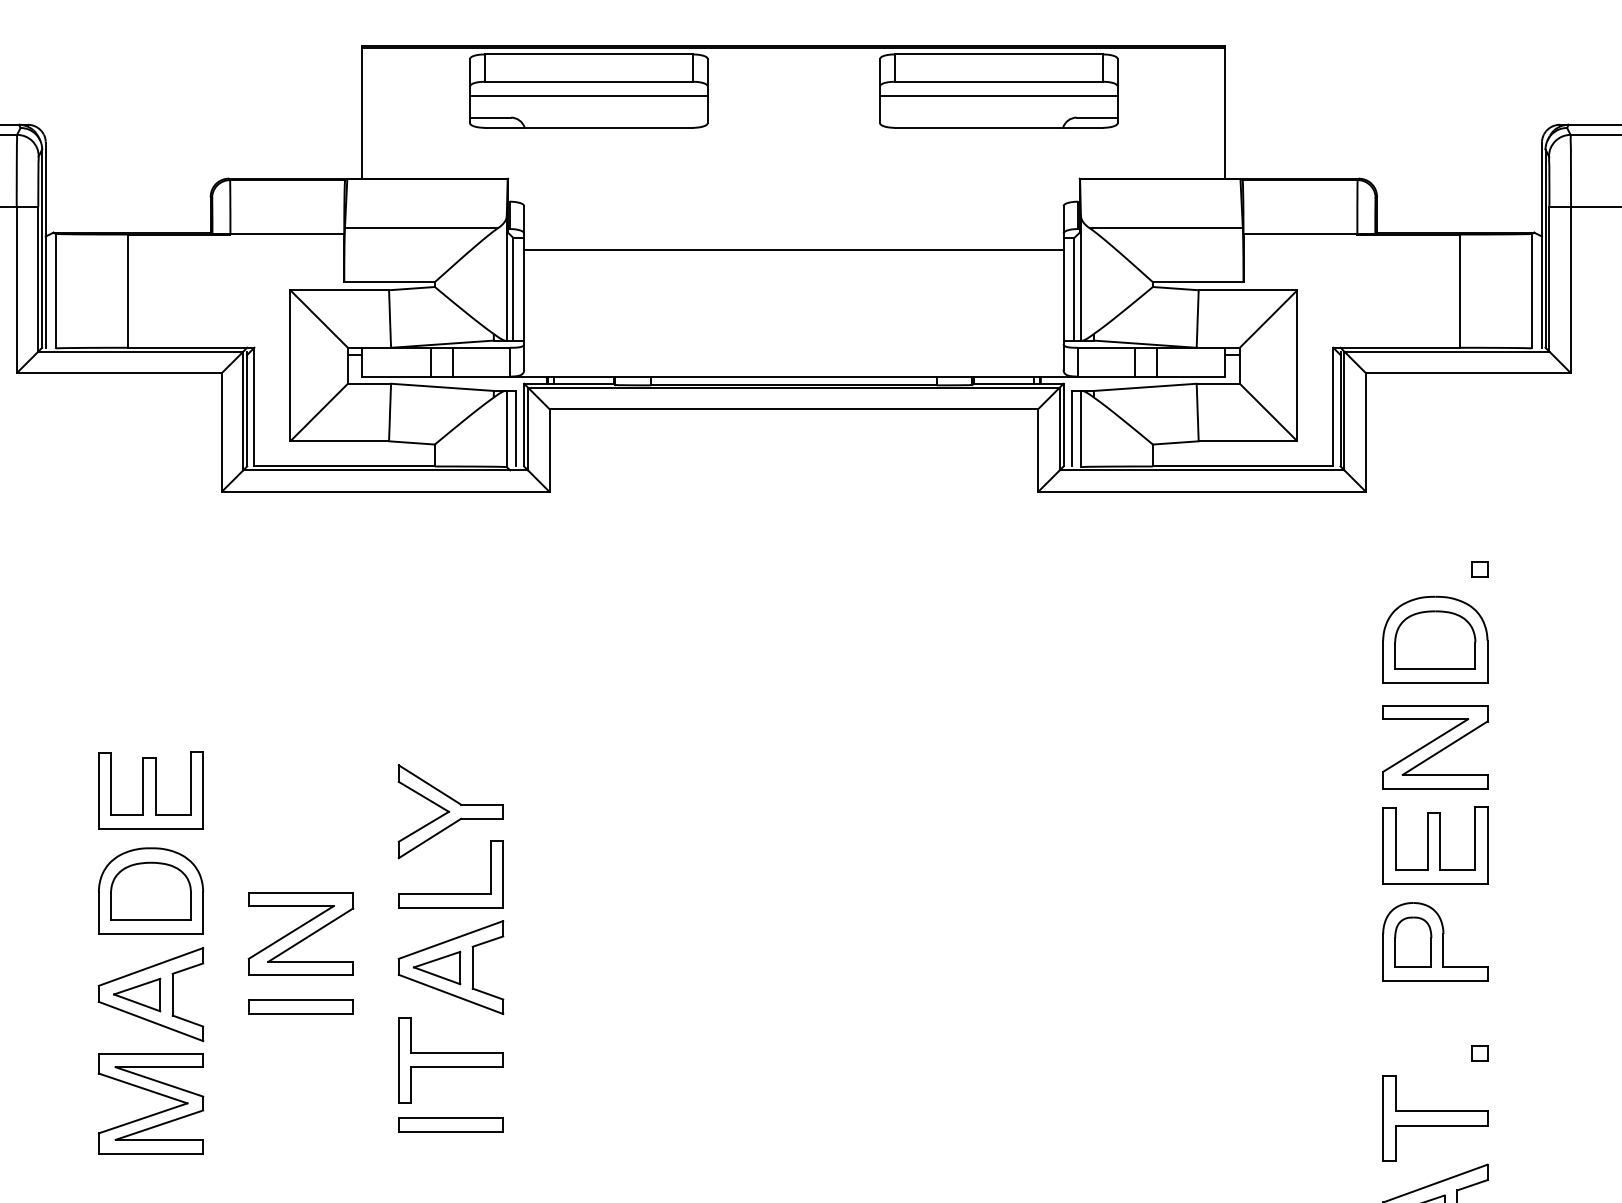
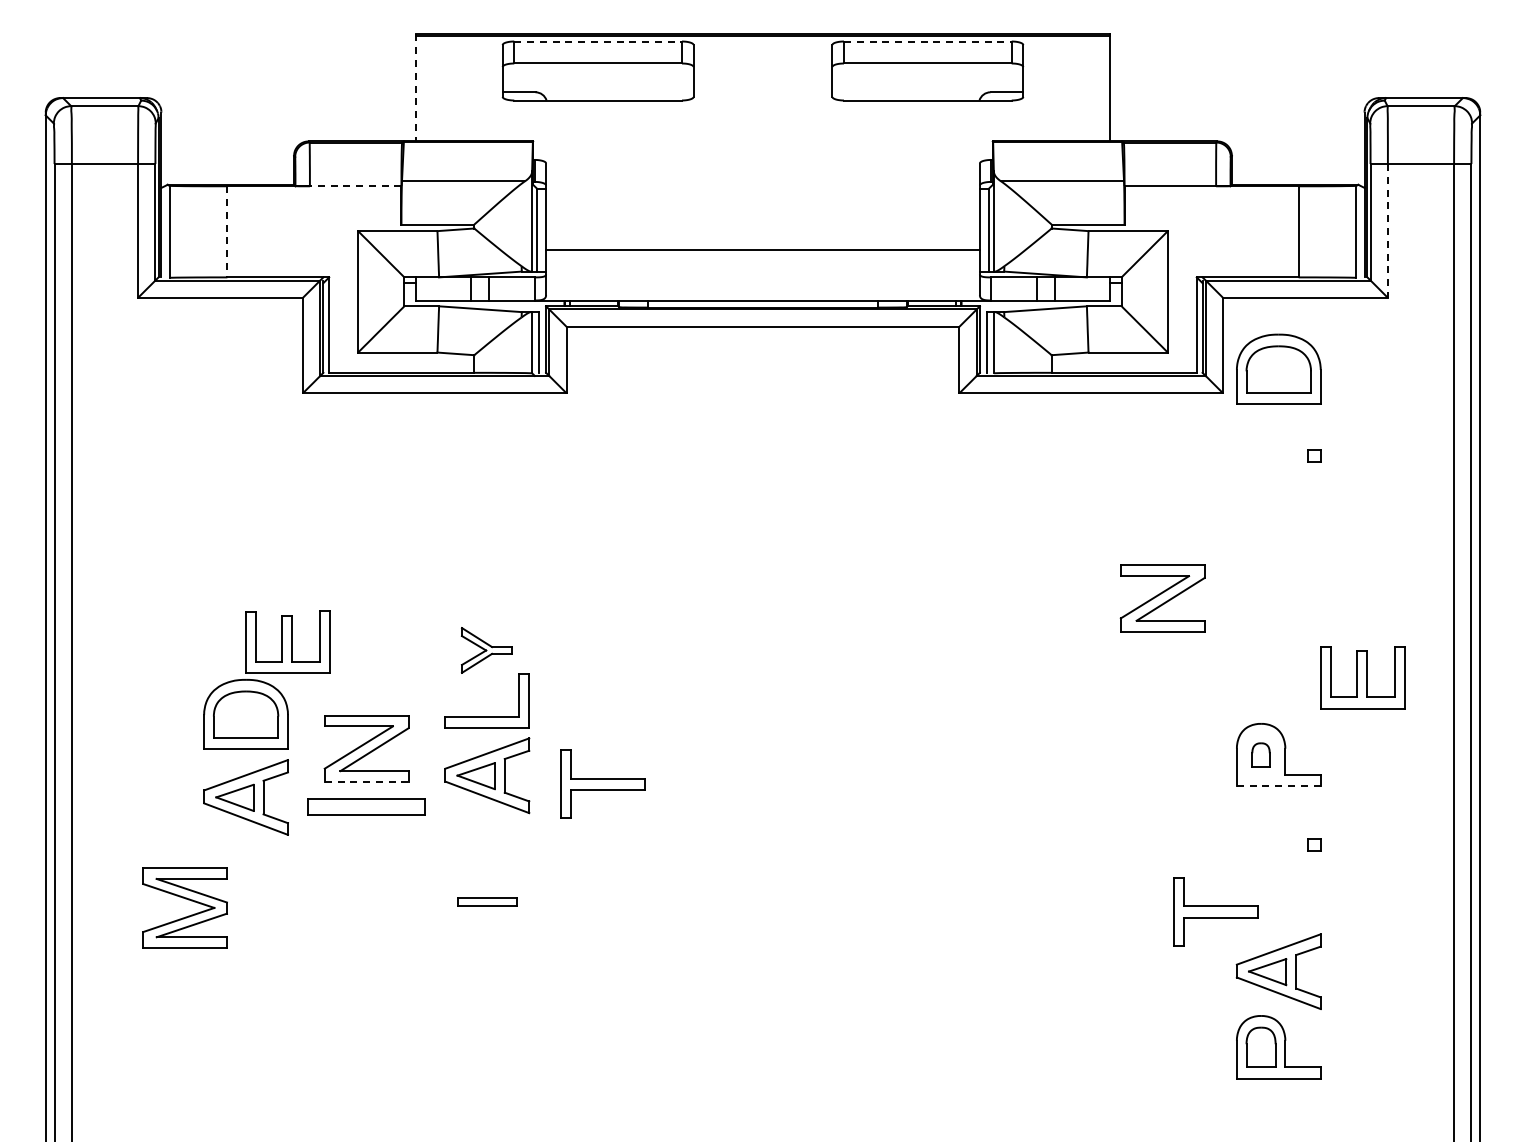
line: (589, 54) -> (598, 41), solid -> dashed
line: (998, 54) -> (927, 41), solid -> dashed
line: (588, 95) -> (597, 74), removed
line: (998, 95) -> (927, 74), removed
line: (361, 111) -> (415, 87), solid -> dashed
line: (277, 233) -> (347, 185), solid -> dashed
line: (793, 249) -> (762, 249), moved
line: (1570, 289) -> (1387, 230), solid -> dashed
line: (127, 290) -> (227, 231), solid -> dashed
part: (1434, 638) -> (1278, 368), moved
part: (1434, 747) -> (1162, 598), moved
part: (150, 789) -> (287, 641), moved
part: (450, 811) -> (486, 650), size x0.6
part: (1434, 845) -> (1362, 677), moved
part: (1412, 941) -> (1260, 754), size x0.6
line: (300, 975) -> (366, 782), solid -> dashed
line: (1434, 980) -> (1278, 786), solid -> dashed
part: (300, 1005) -> (366, 806), size x1.4
part: (450, 1059) -> (602, 783), moved
part: (151, 1092) -> (185, 899), moved
part: (1434, 1117) -> (1215, 911), moved
part: (450, 1125) -> (486, 902), size x0.7

